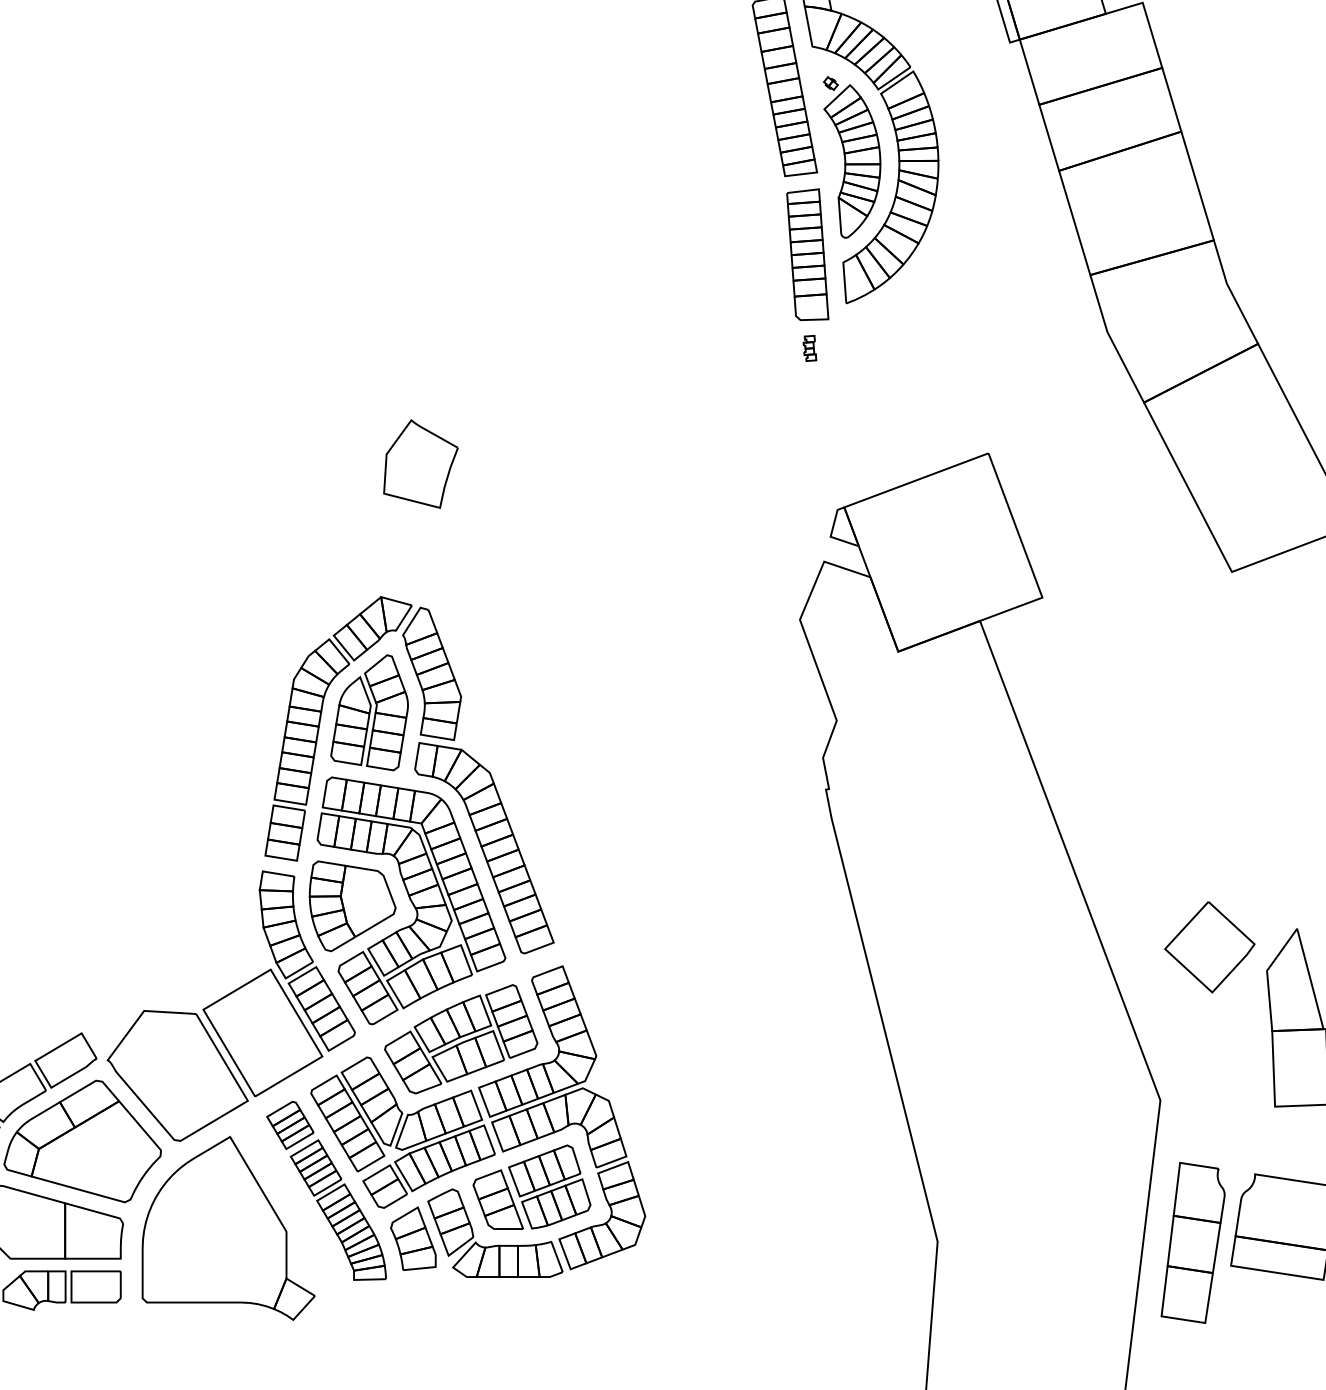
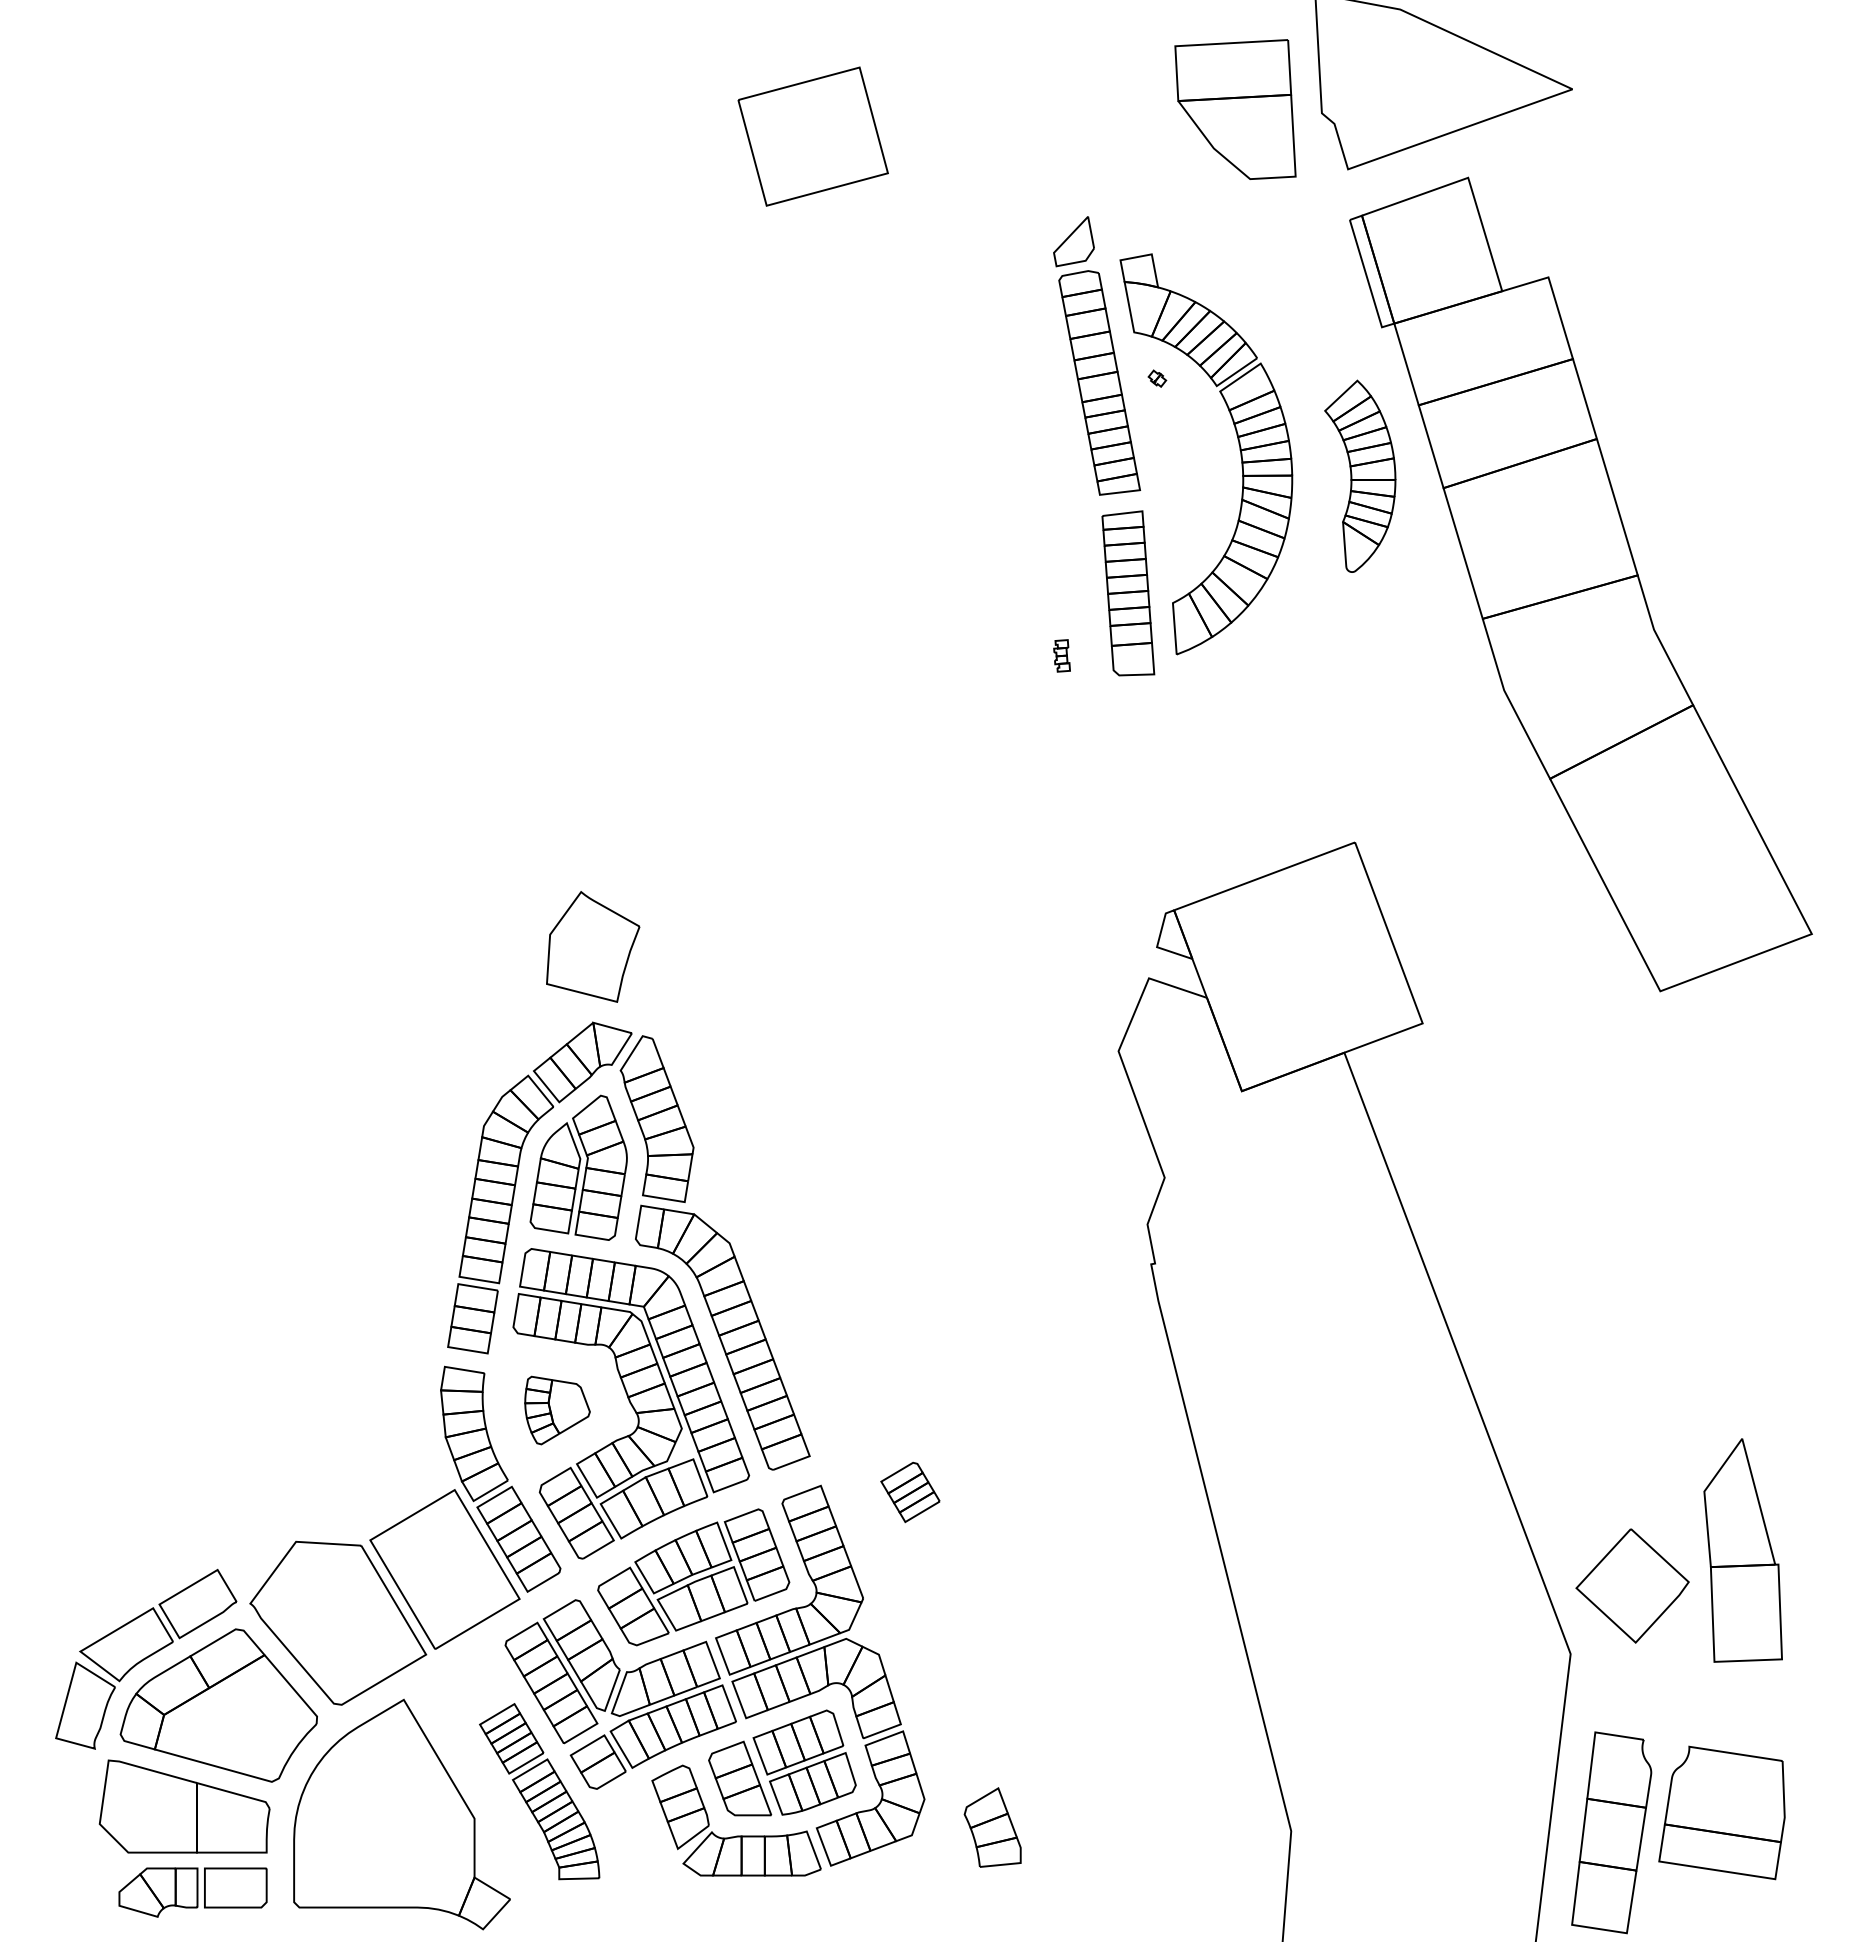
part: (852, 160) -> (1360, 475), moved
part: (809, 348) -> (1061, 655), moved
part: (421, 463) -> (593, 946), moved
part: (352, 906) -> (557, 1410), size x0.6
part: (1209, 946) -> (1632, 1585), moved
part: (290, 1125) -> (910, 1492), moved
part: (413, 1238) -> (992, 1827), moved

